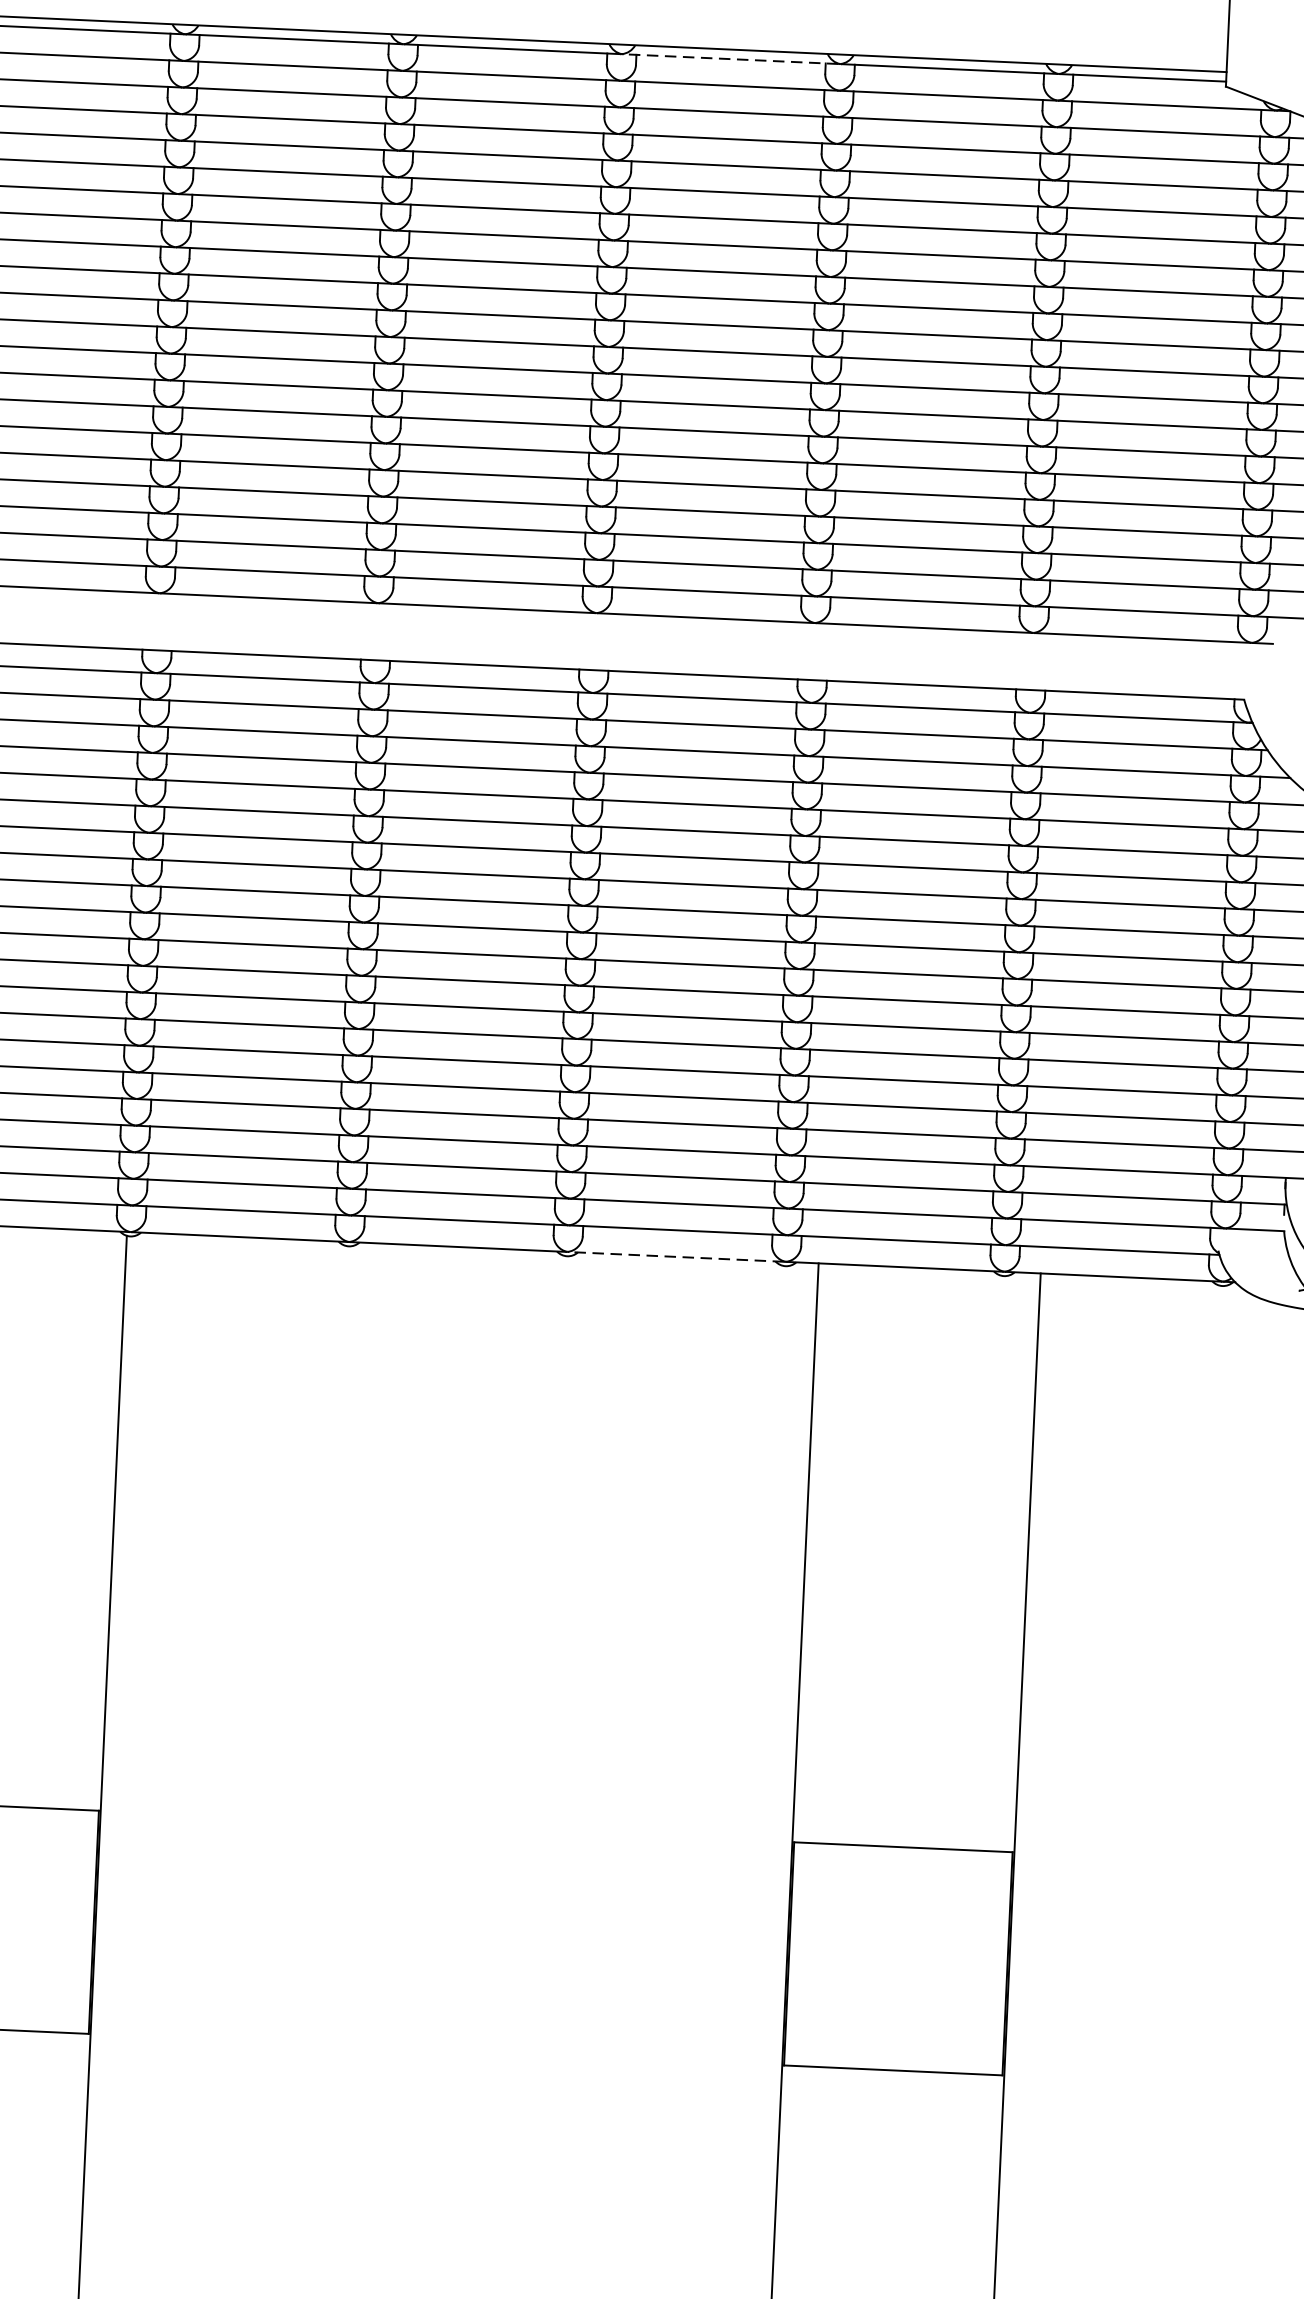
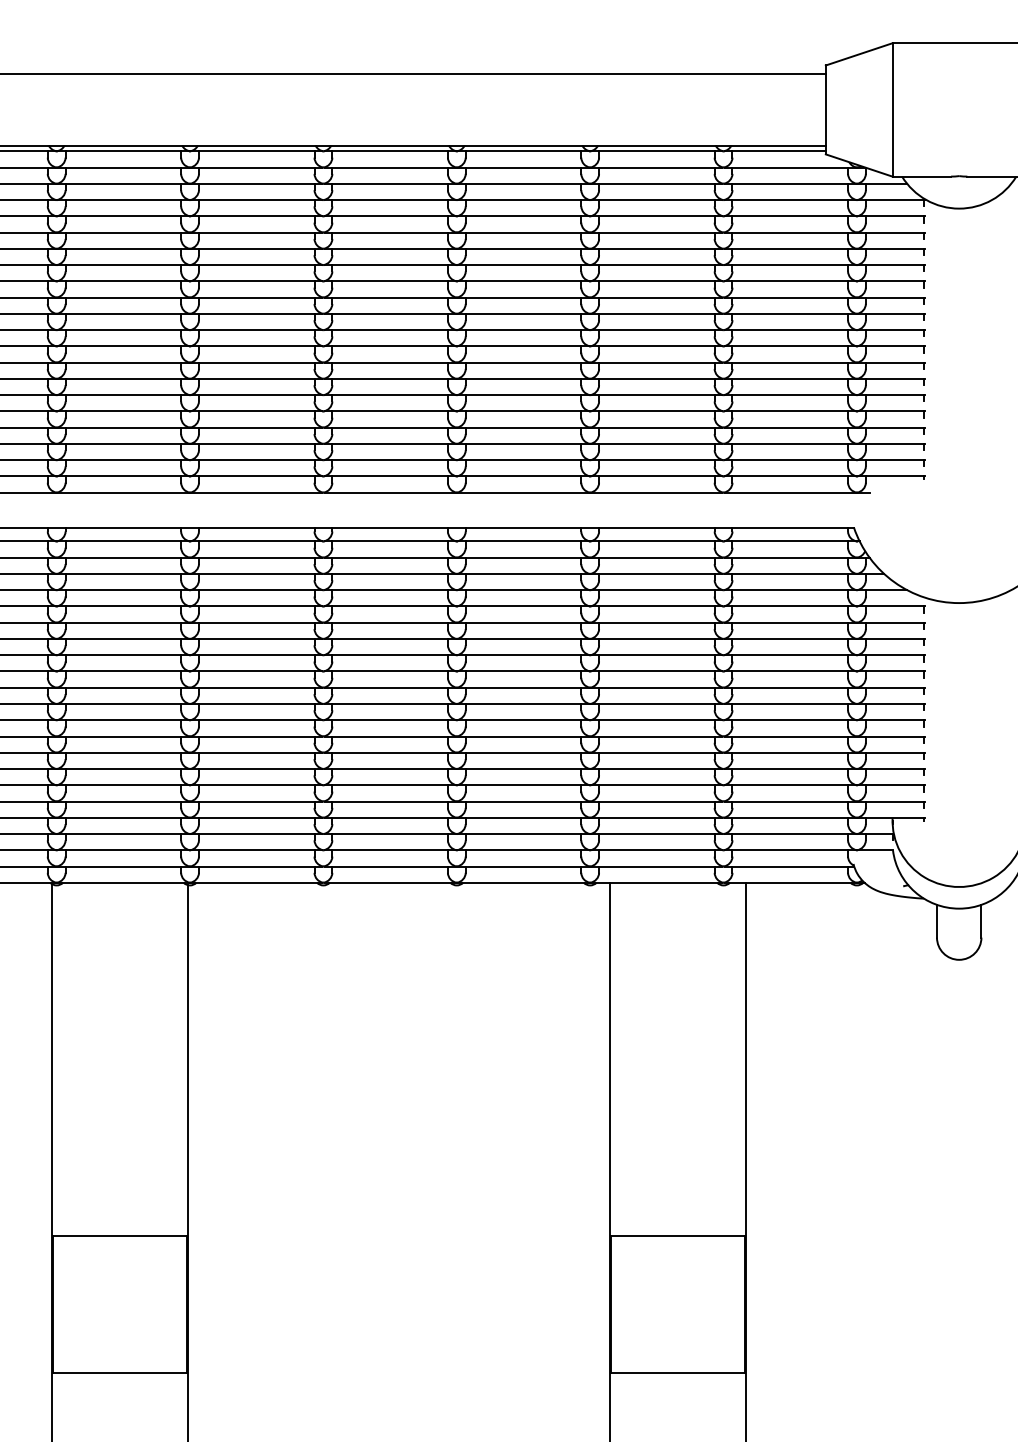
line: (731, 59) -> (523, 151), dashed -> solid
line: (676, 1256) -> (523, 882), dashed -> solid

